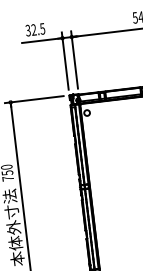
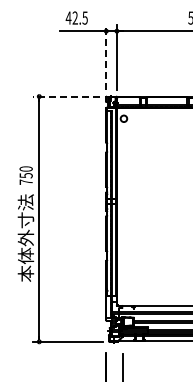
text: (28, 30) -> (68, 17), 32.5 -> 42.5
line: (65, 61) -> (106, 57), solid -> dashed
line: (34, 99) -> (66, 96), solid -> dashed

